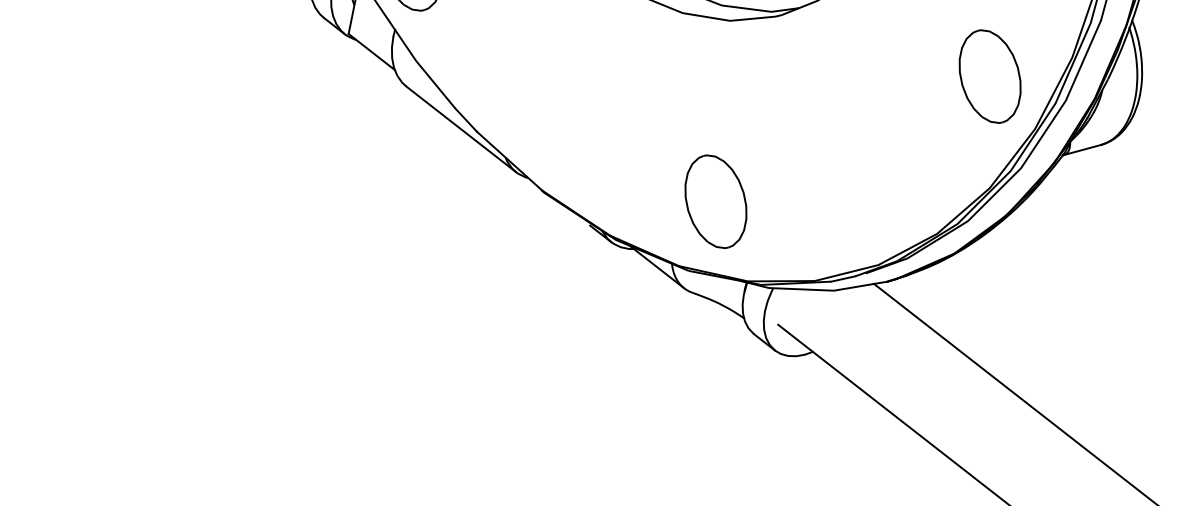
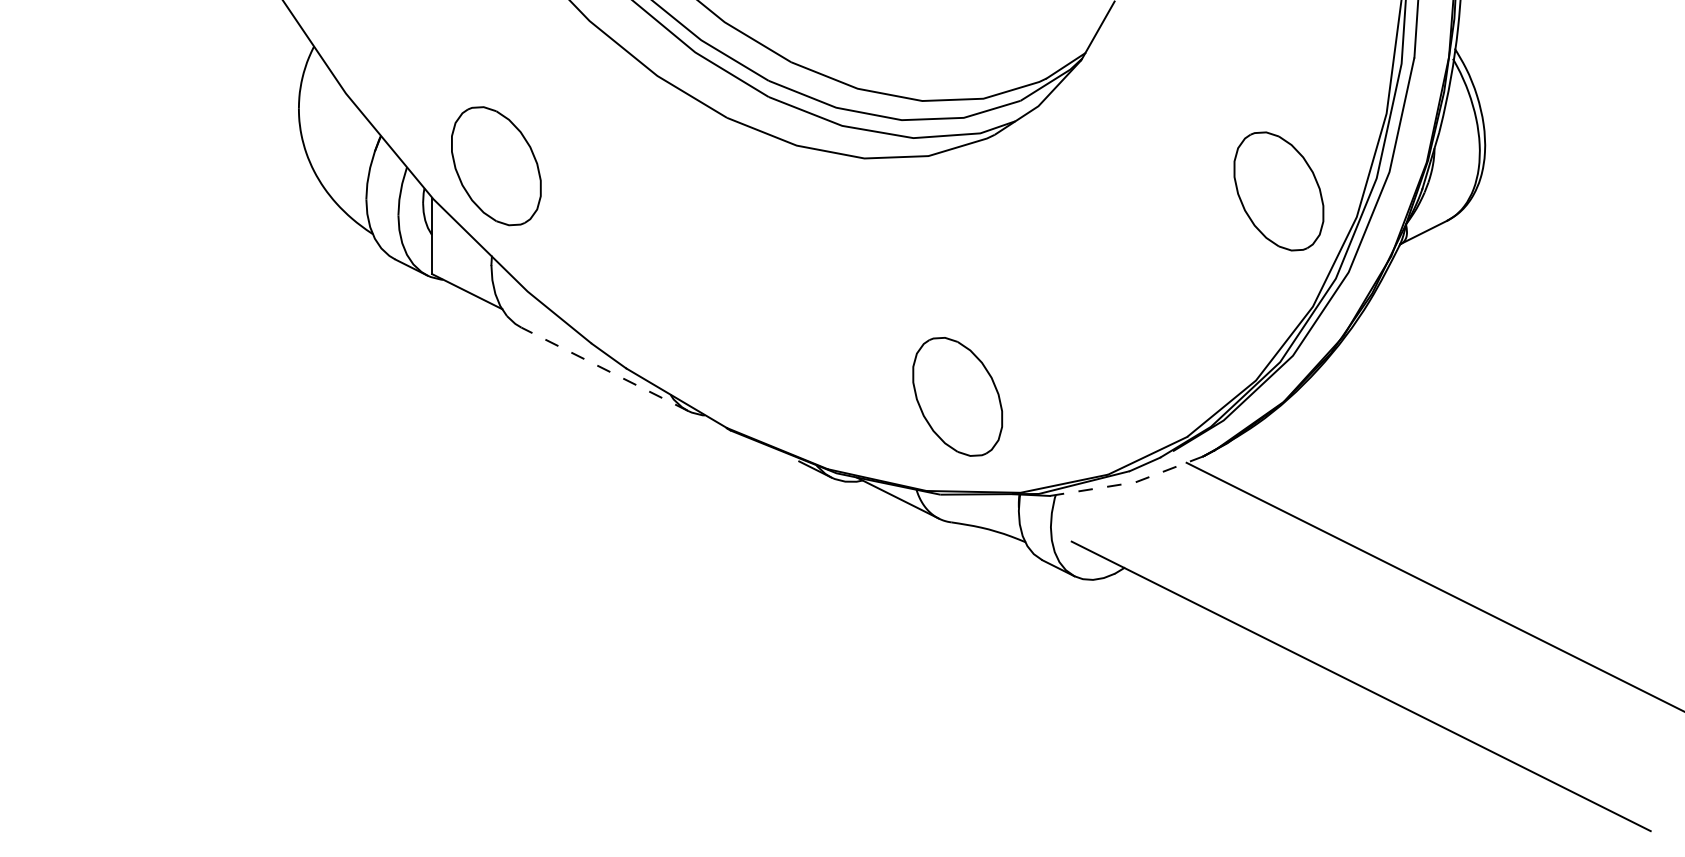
part: (989, 76) -> (1278, 191), moved
line: (460, 129) -> (604, 369), solid -> dashed
line: (828, 290) -> (1128, 483), solid -> dashed

